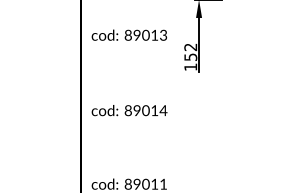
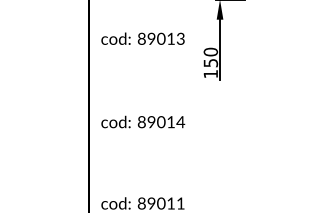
text: (190, 47) -> (210, 52), 152 -> 150

